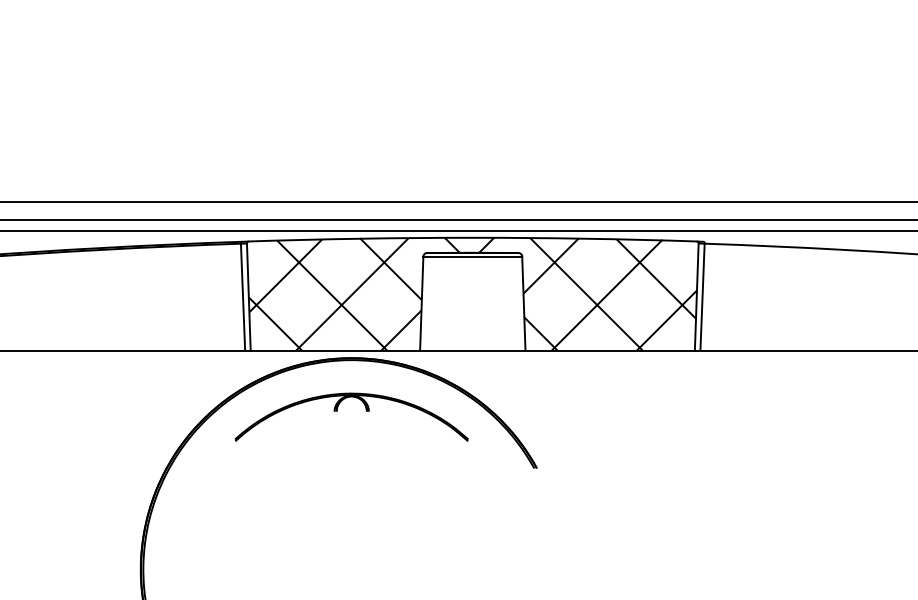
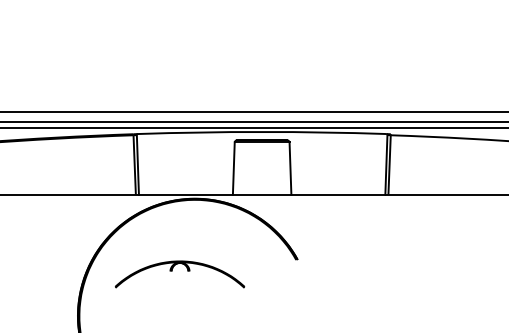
hatch: (471, 294) -> (261, 163), removed
part: (365, 411) -> (187, 271), moved

